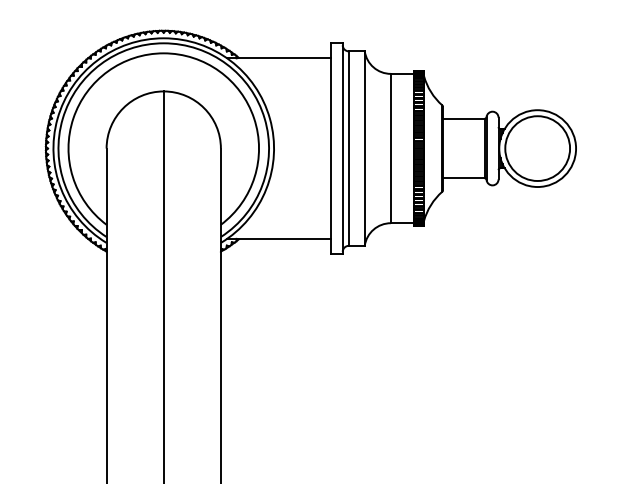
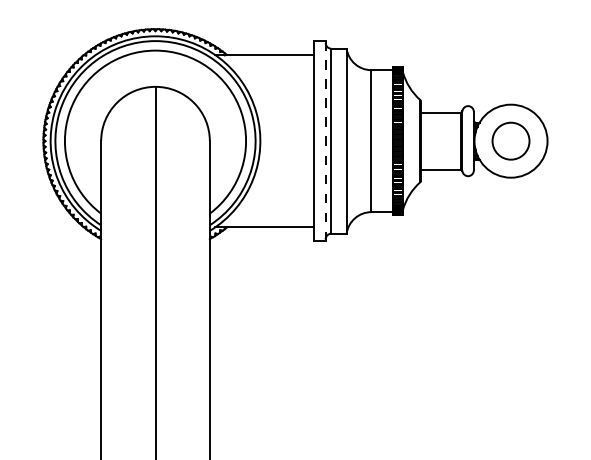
line: (342, 148) -> (325, 141), solid -> dashed
circle: (537, 148) -> (510, 141), size x0.6

